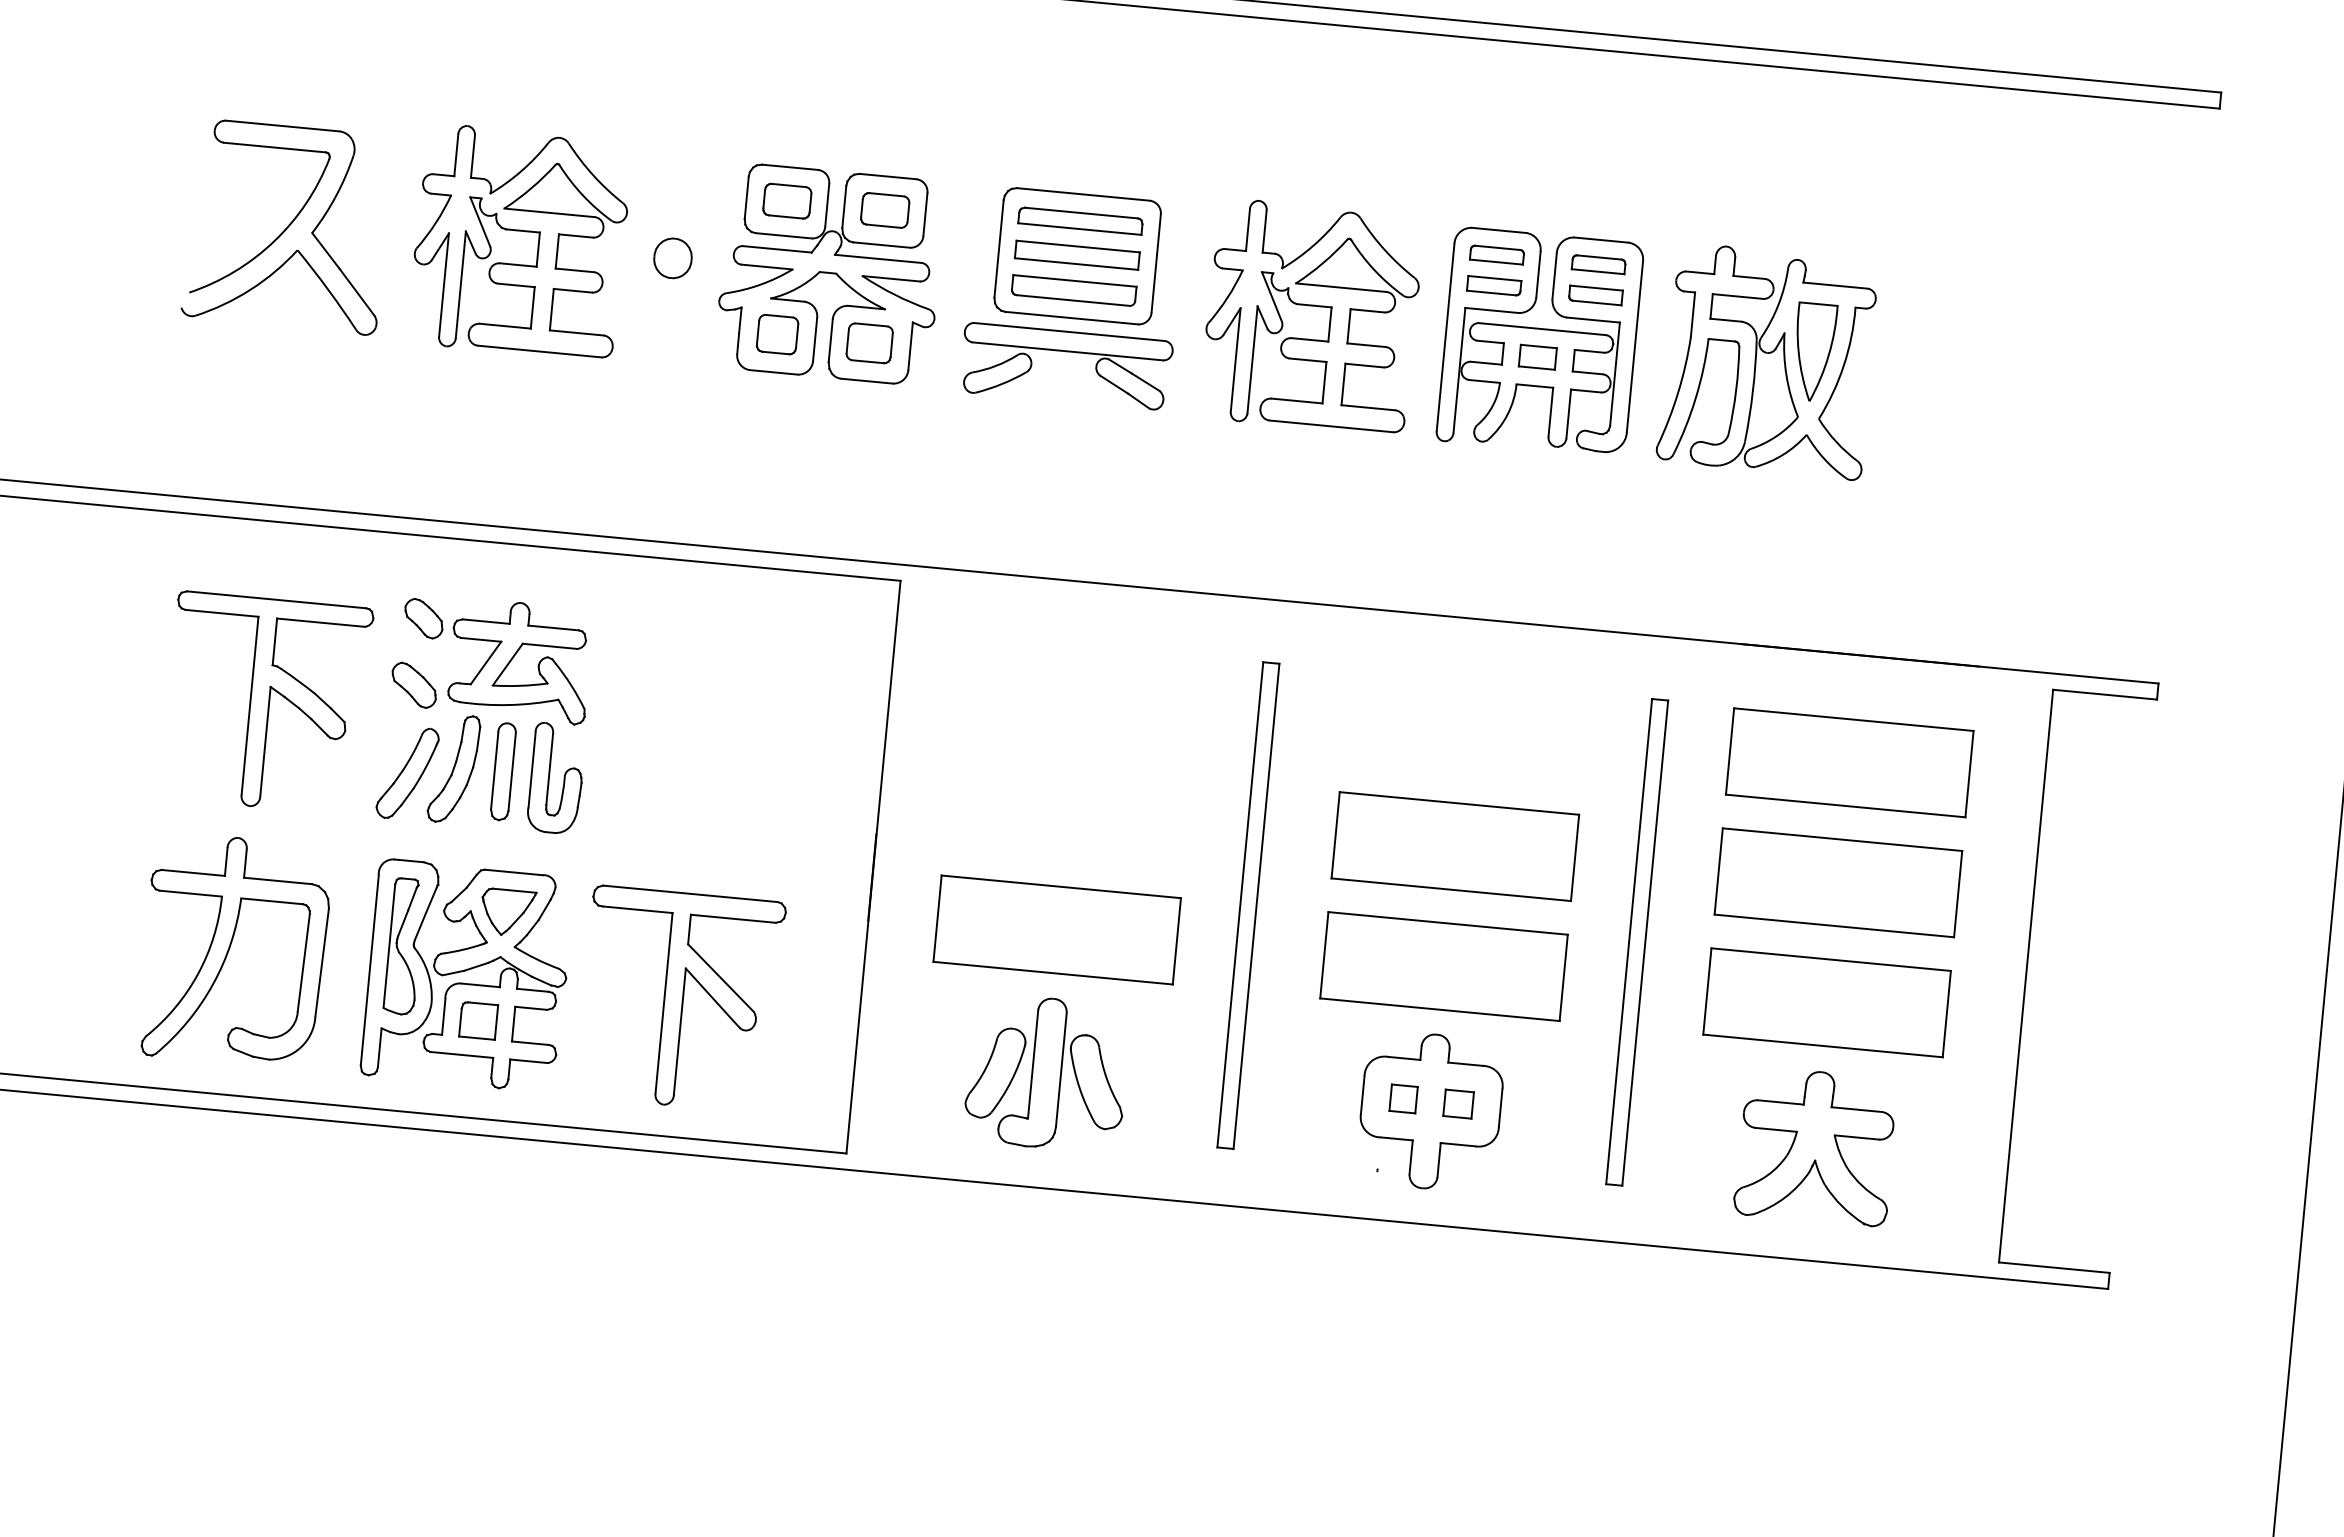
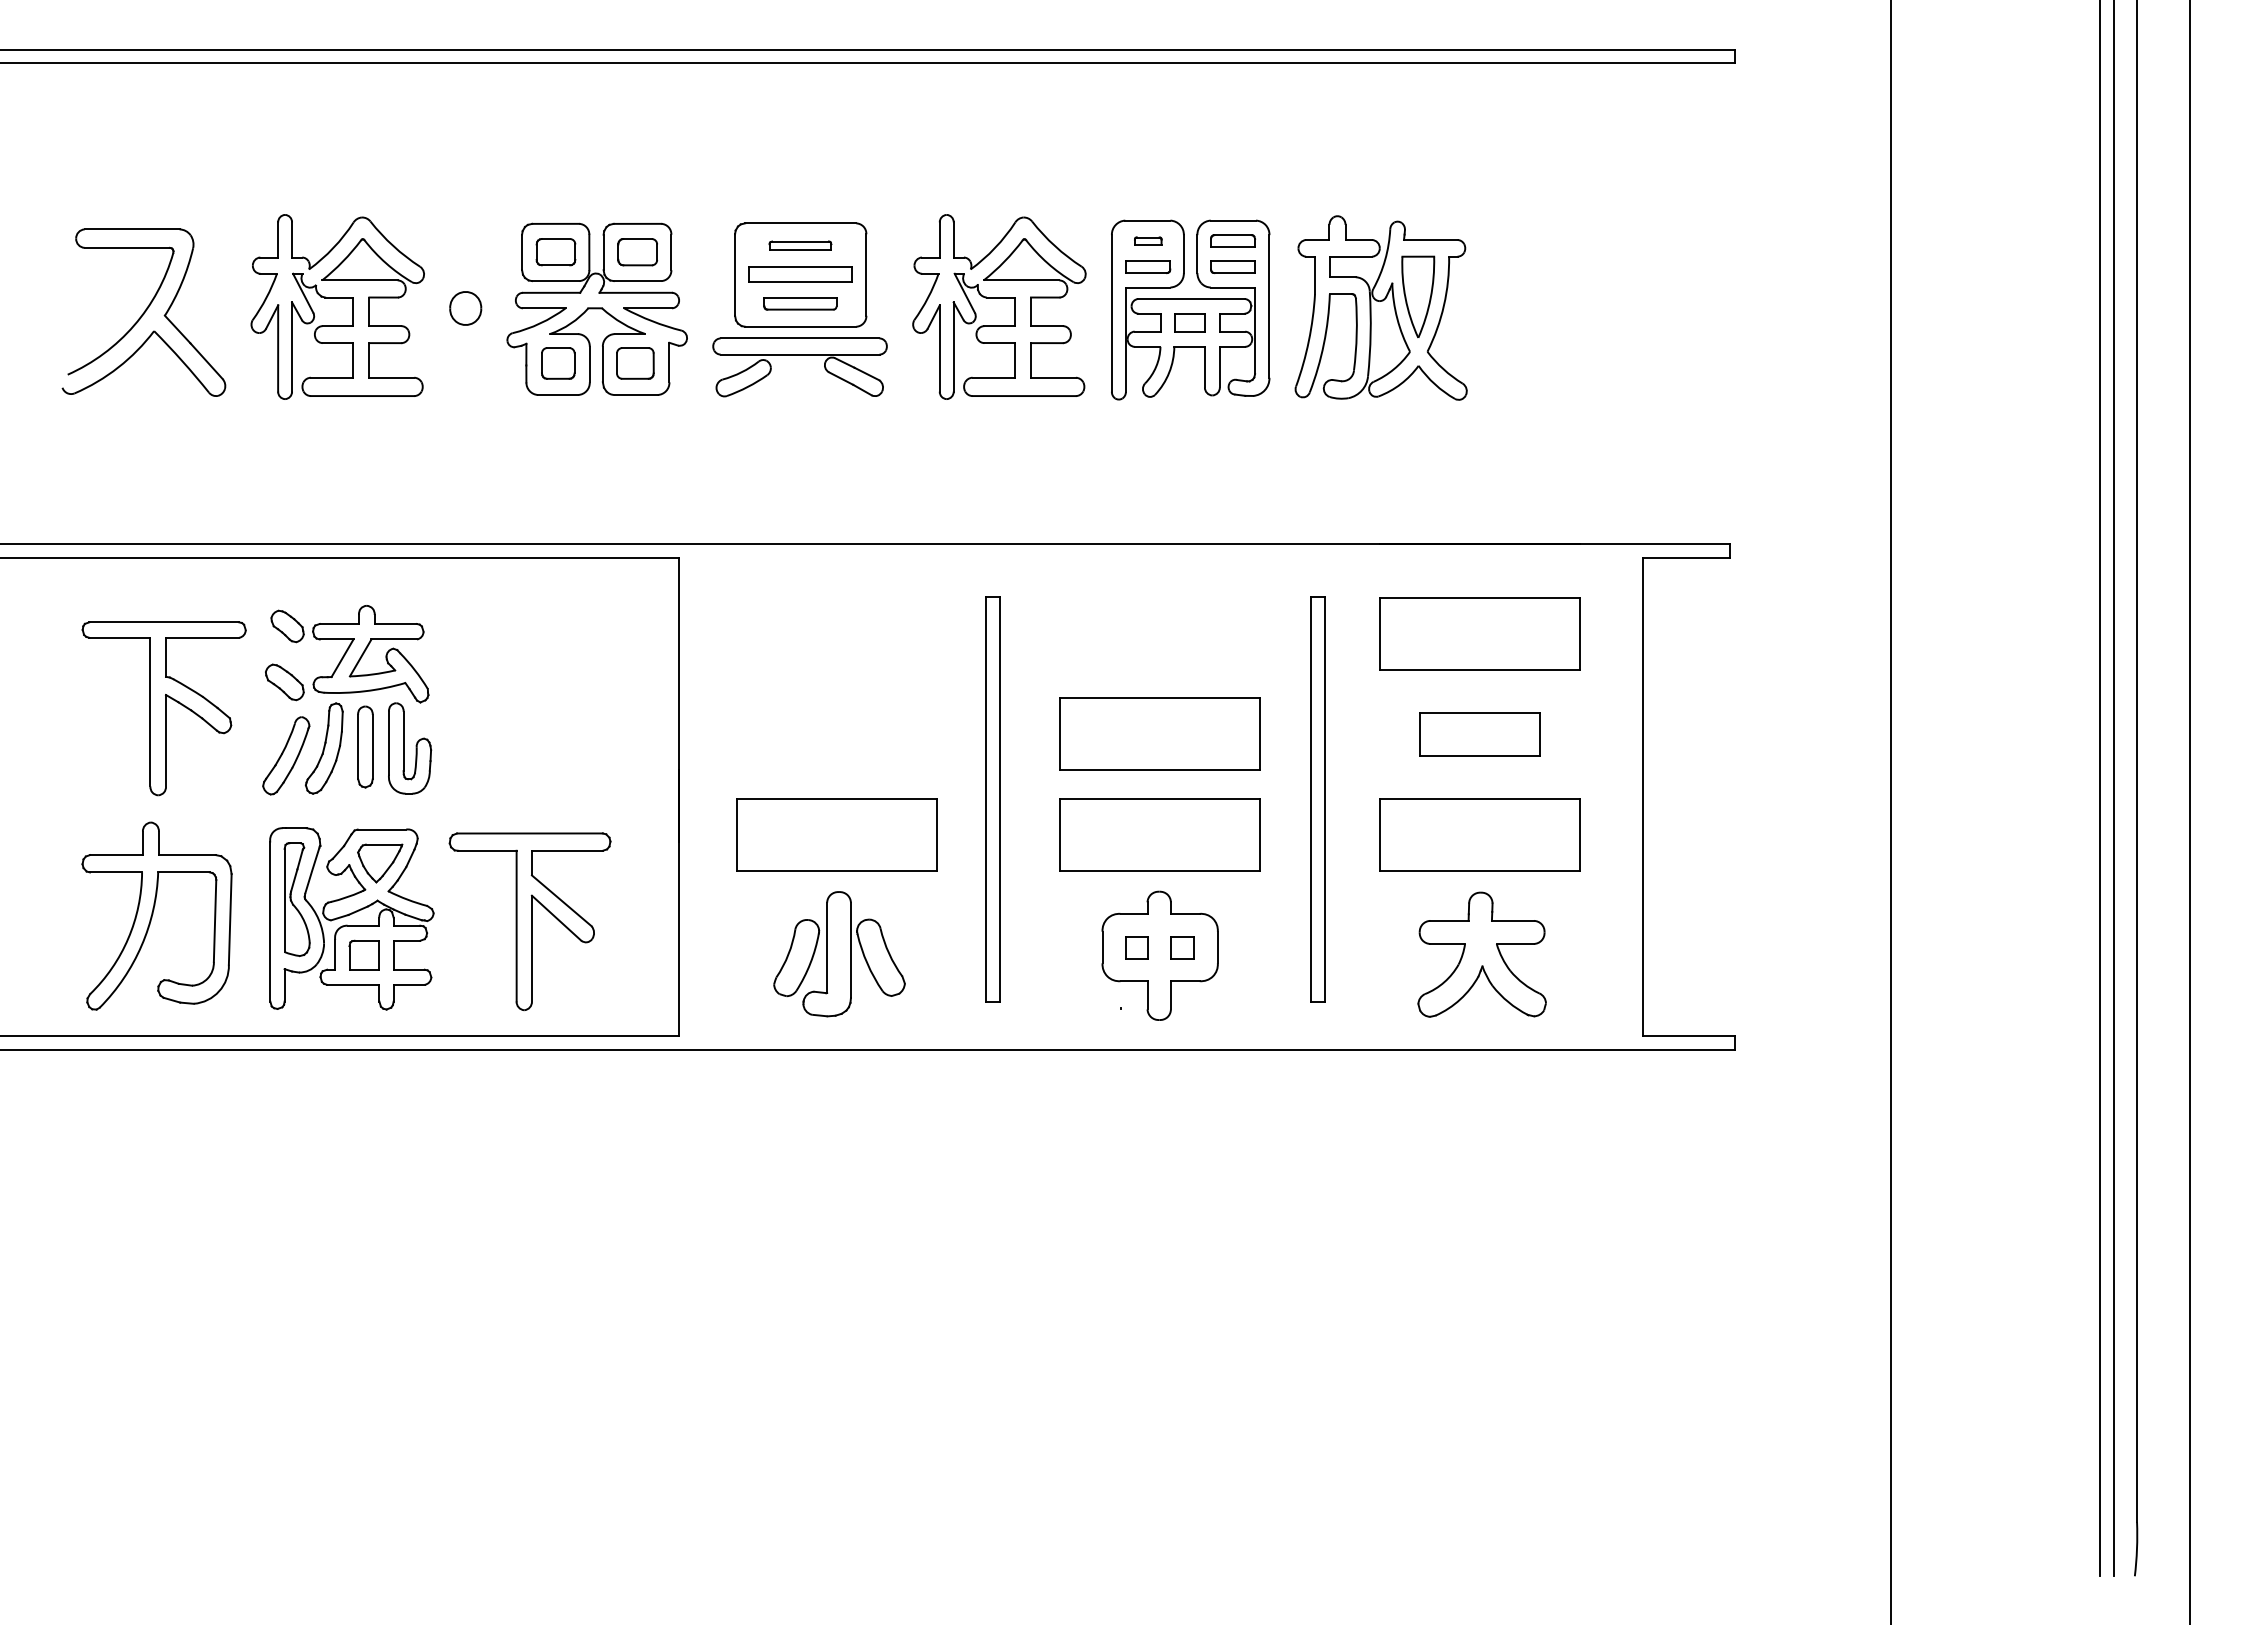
part: (1080, 220) -> (800, 245), size x0.6
part: (1497, 254) -> (1148, 240), size x0.6
part: (1074, 290) -> (800, 303), size x0.7
part: (1837, 881) -> (1479, 733), size x0.6

